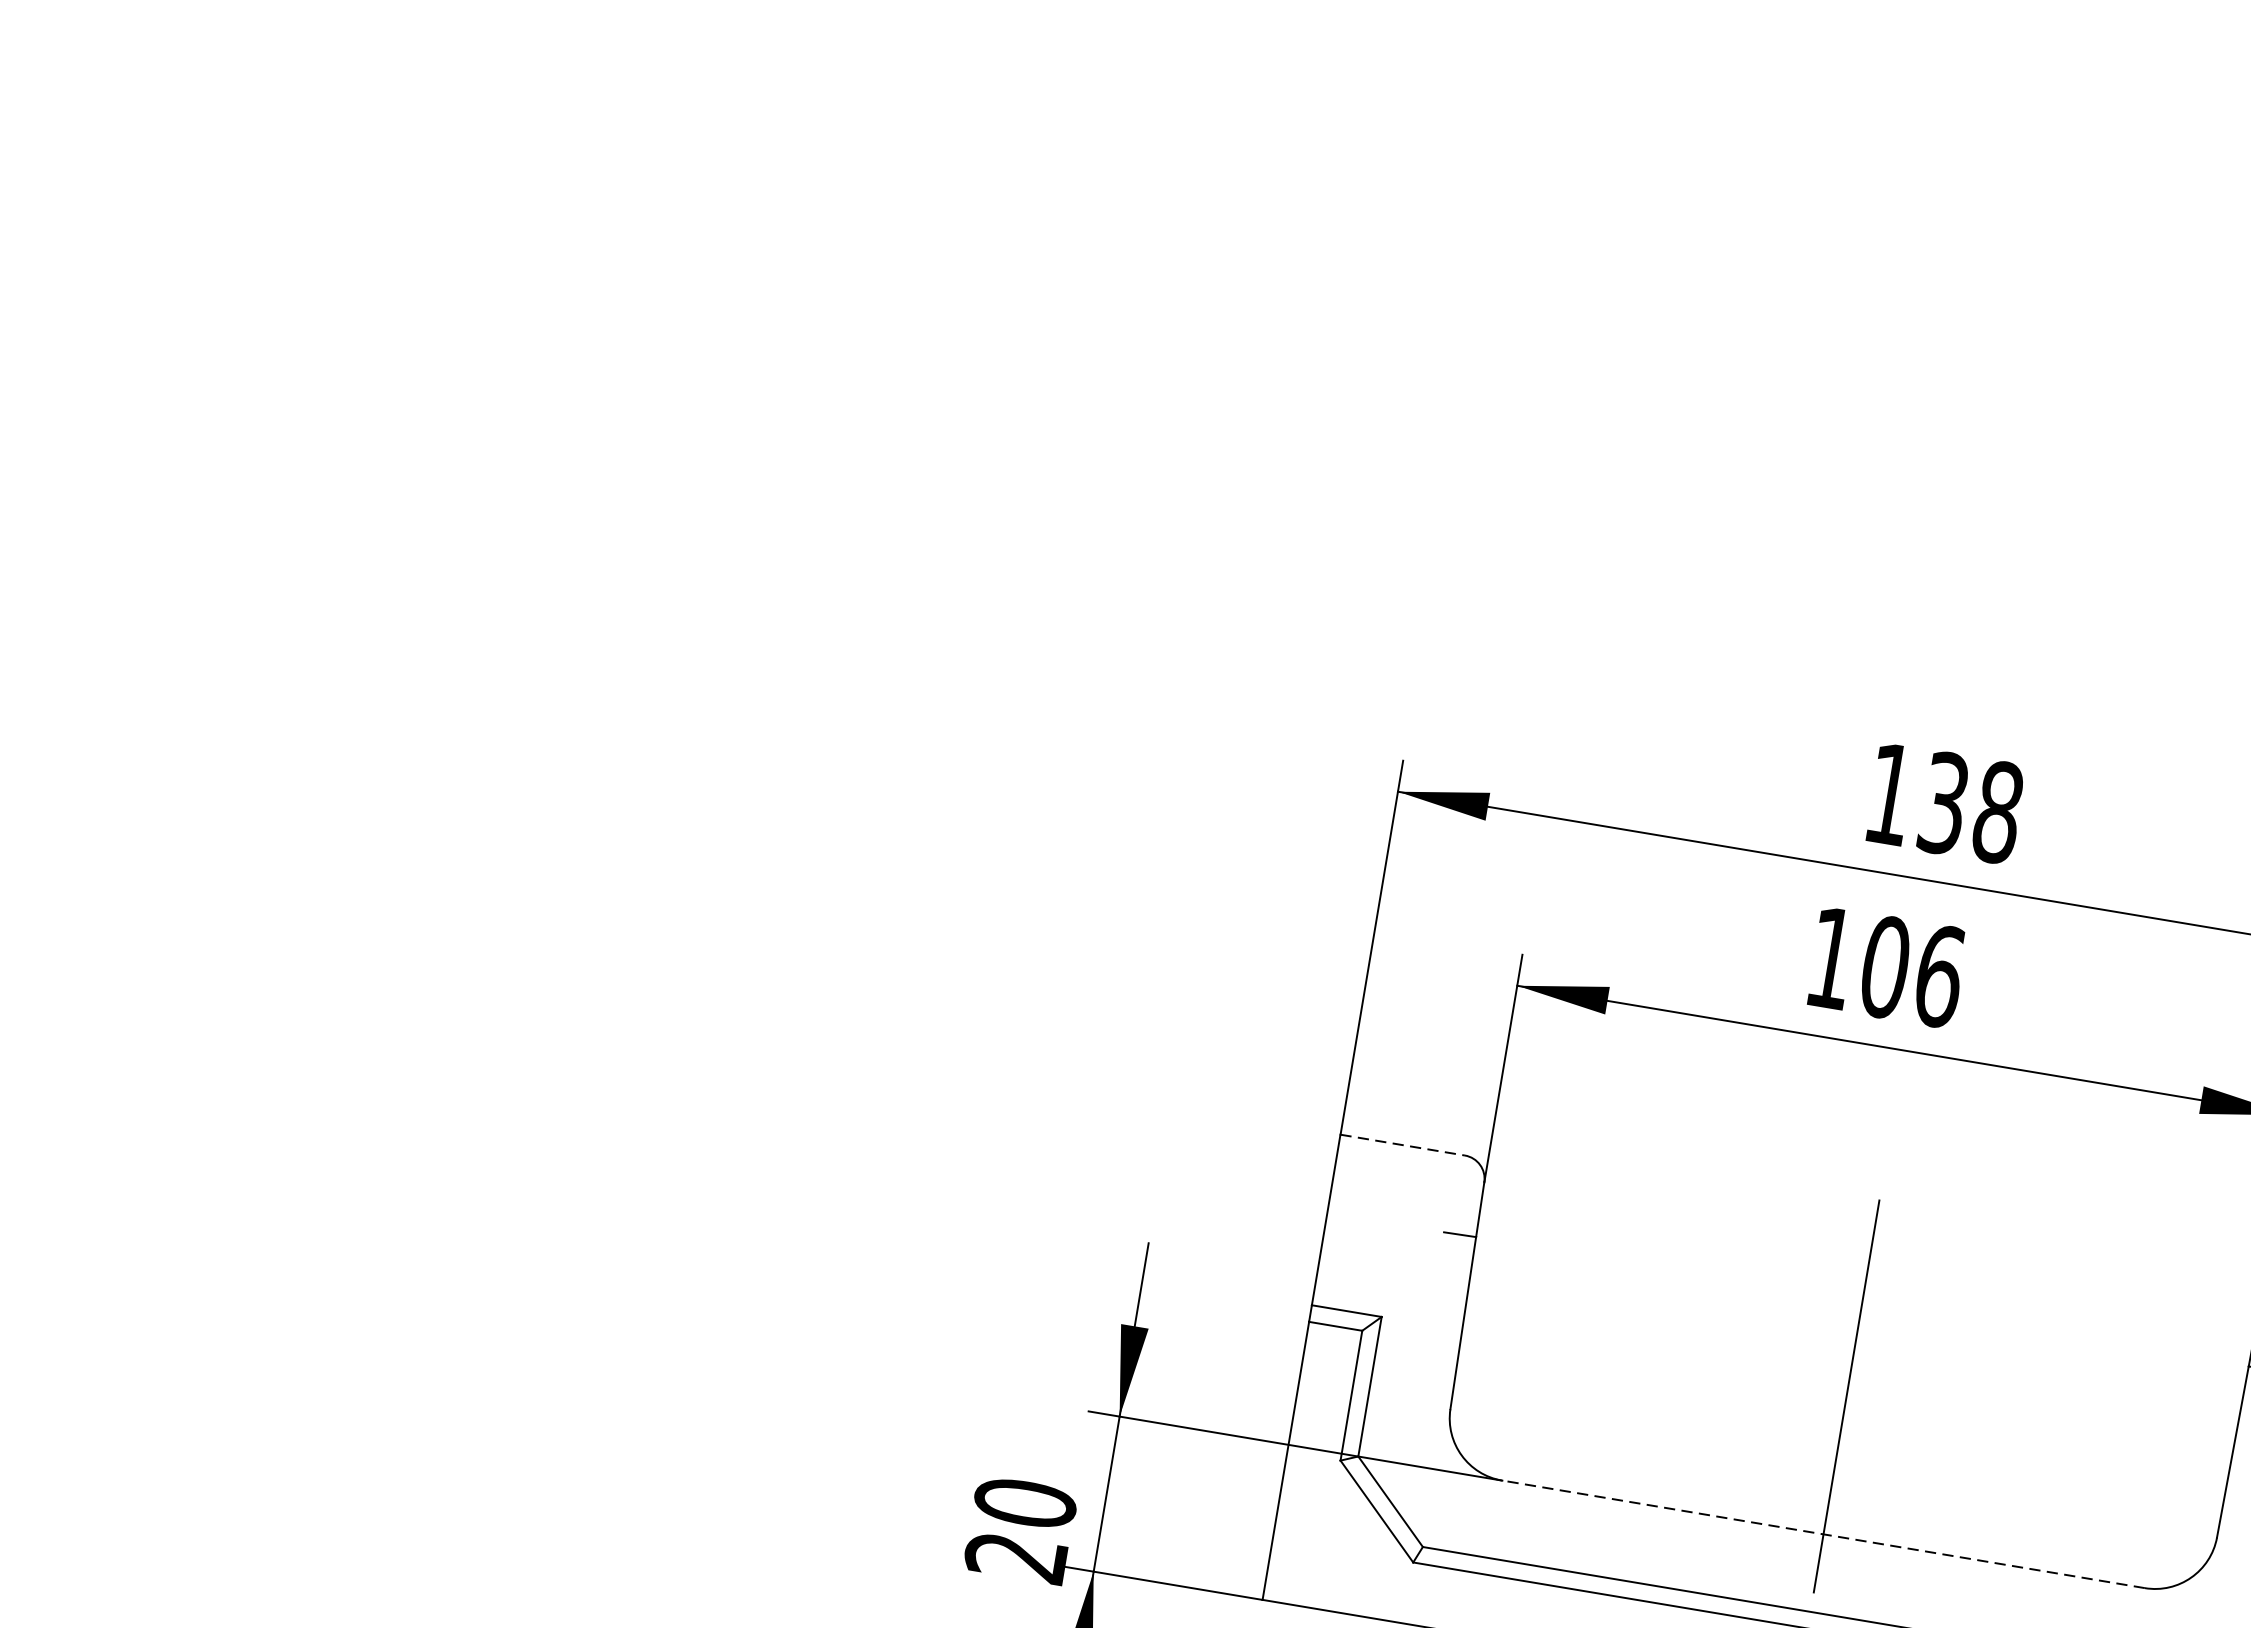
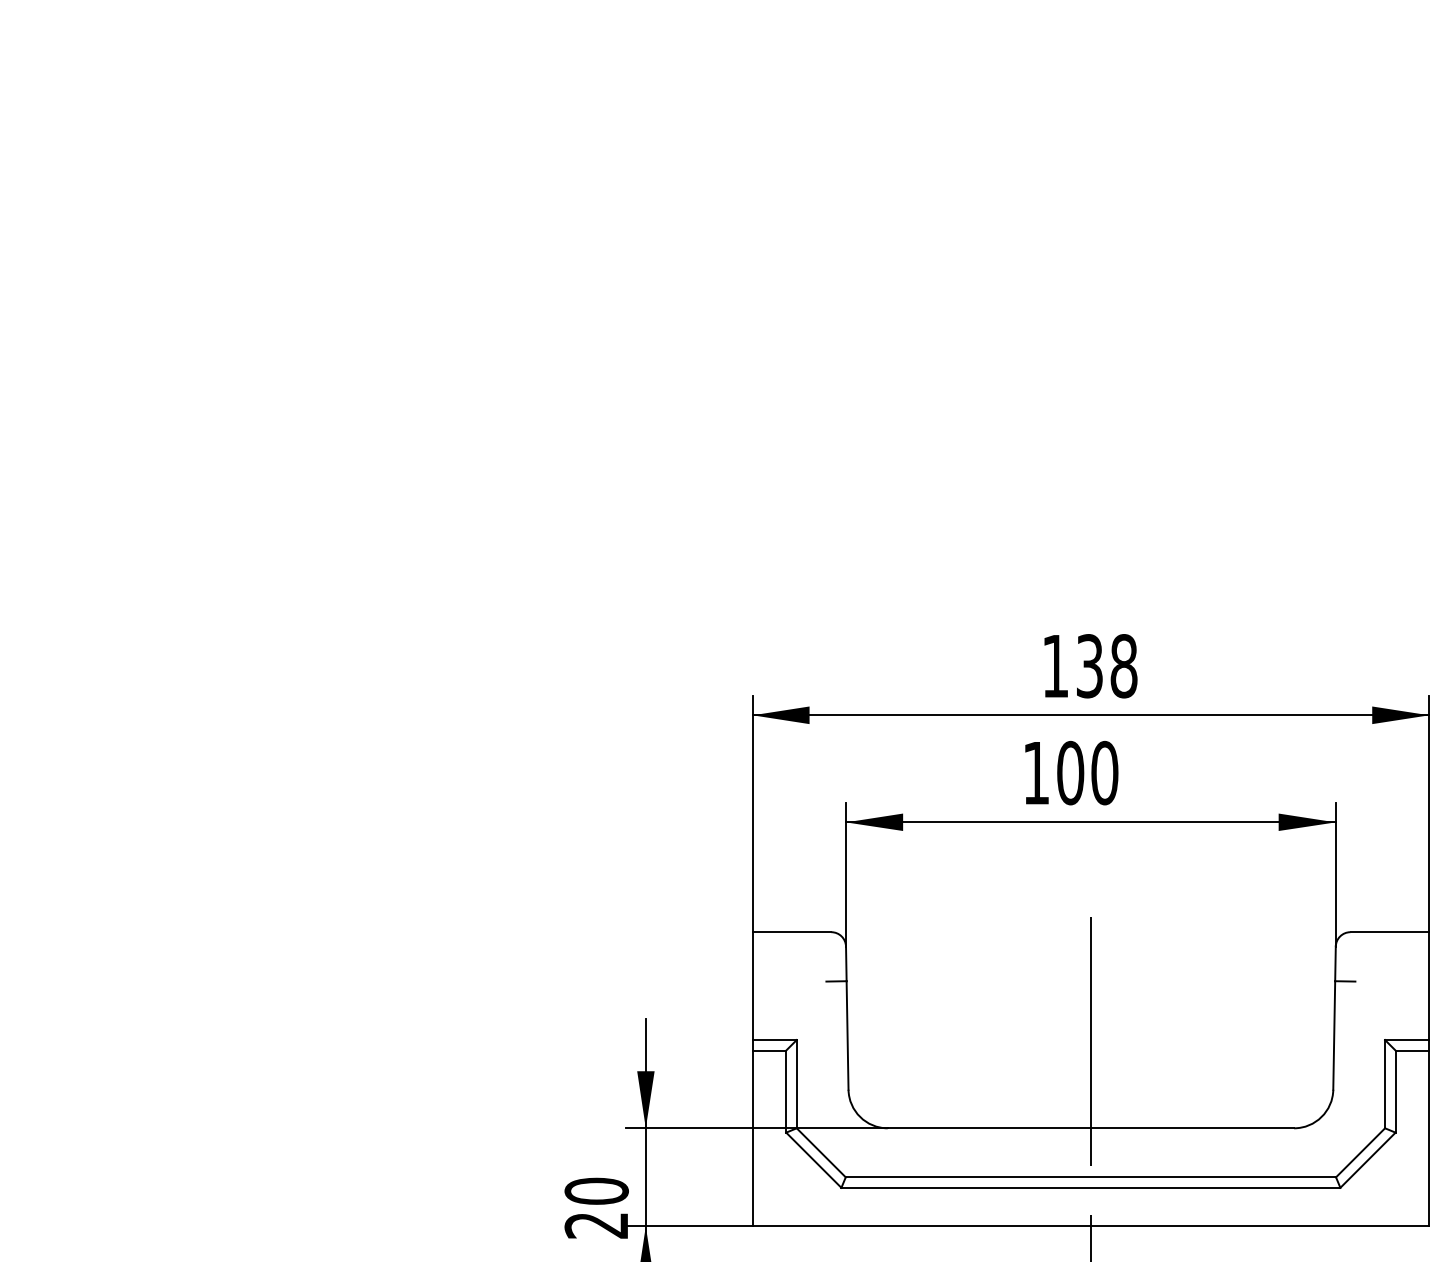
text: (1939, 975) -> (1104, 772), 106 -> 100
line: (1403, 1145) -> (792, 932), dashed -> solid
line: (1822, 1534) -> (1090, 1128), dashed -> solid

